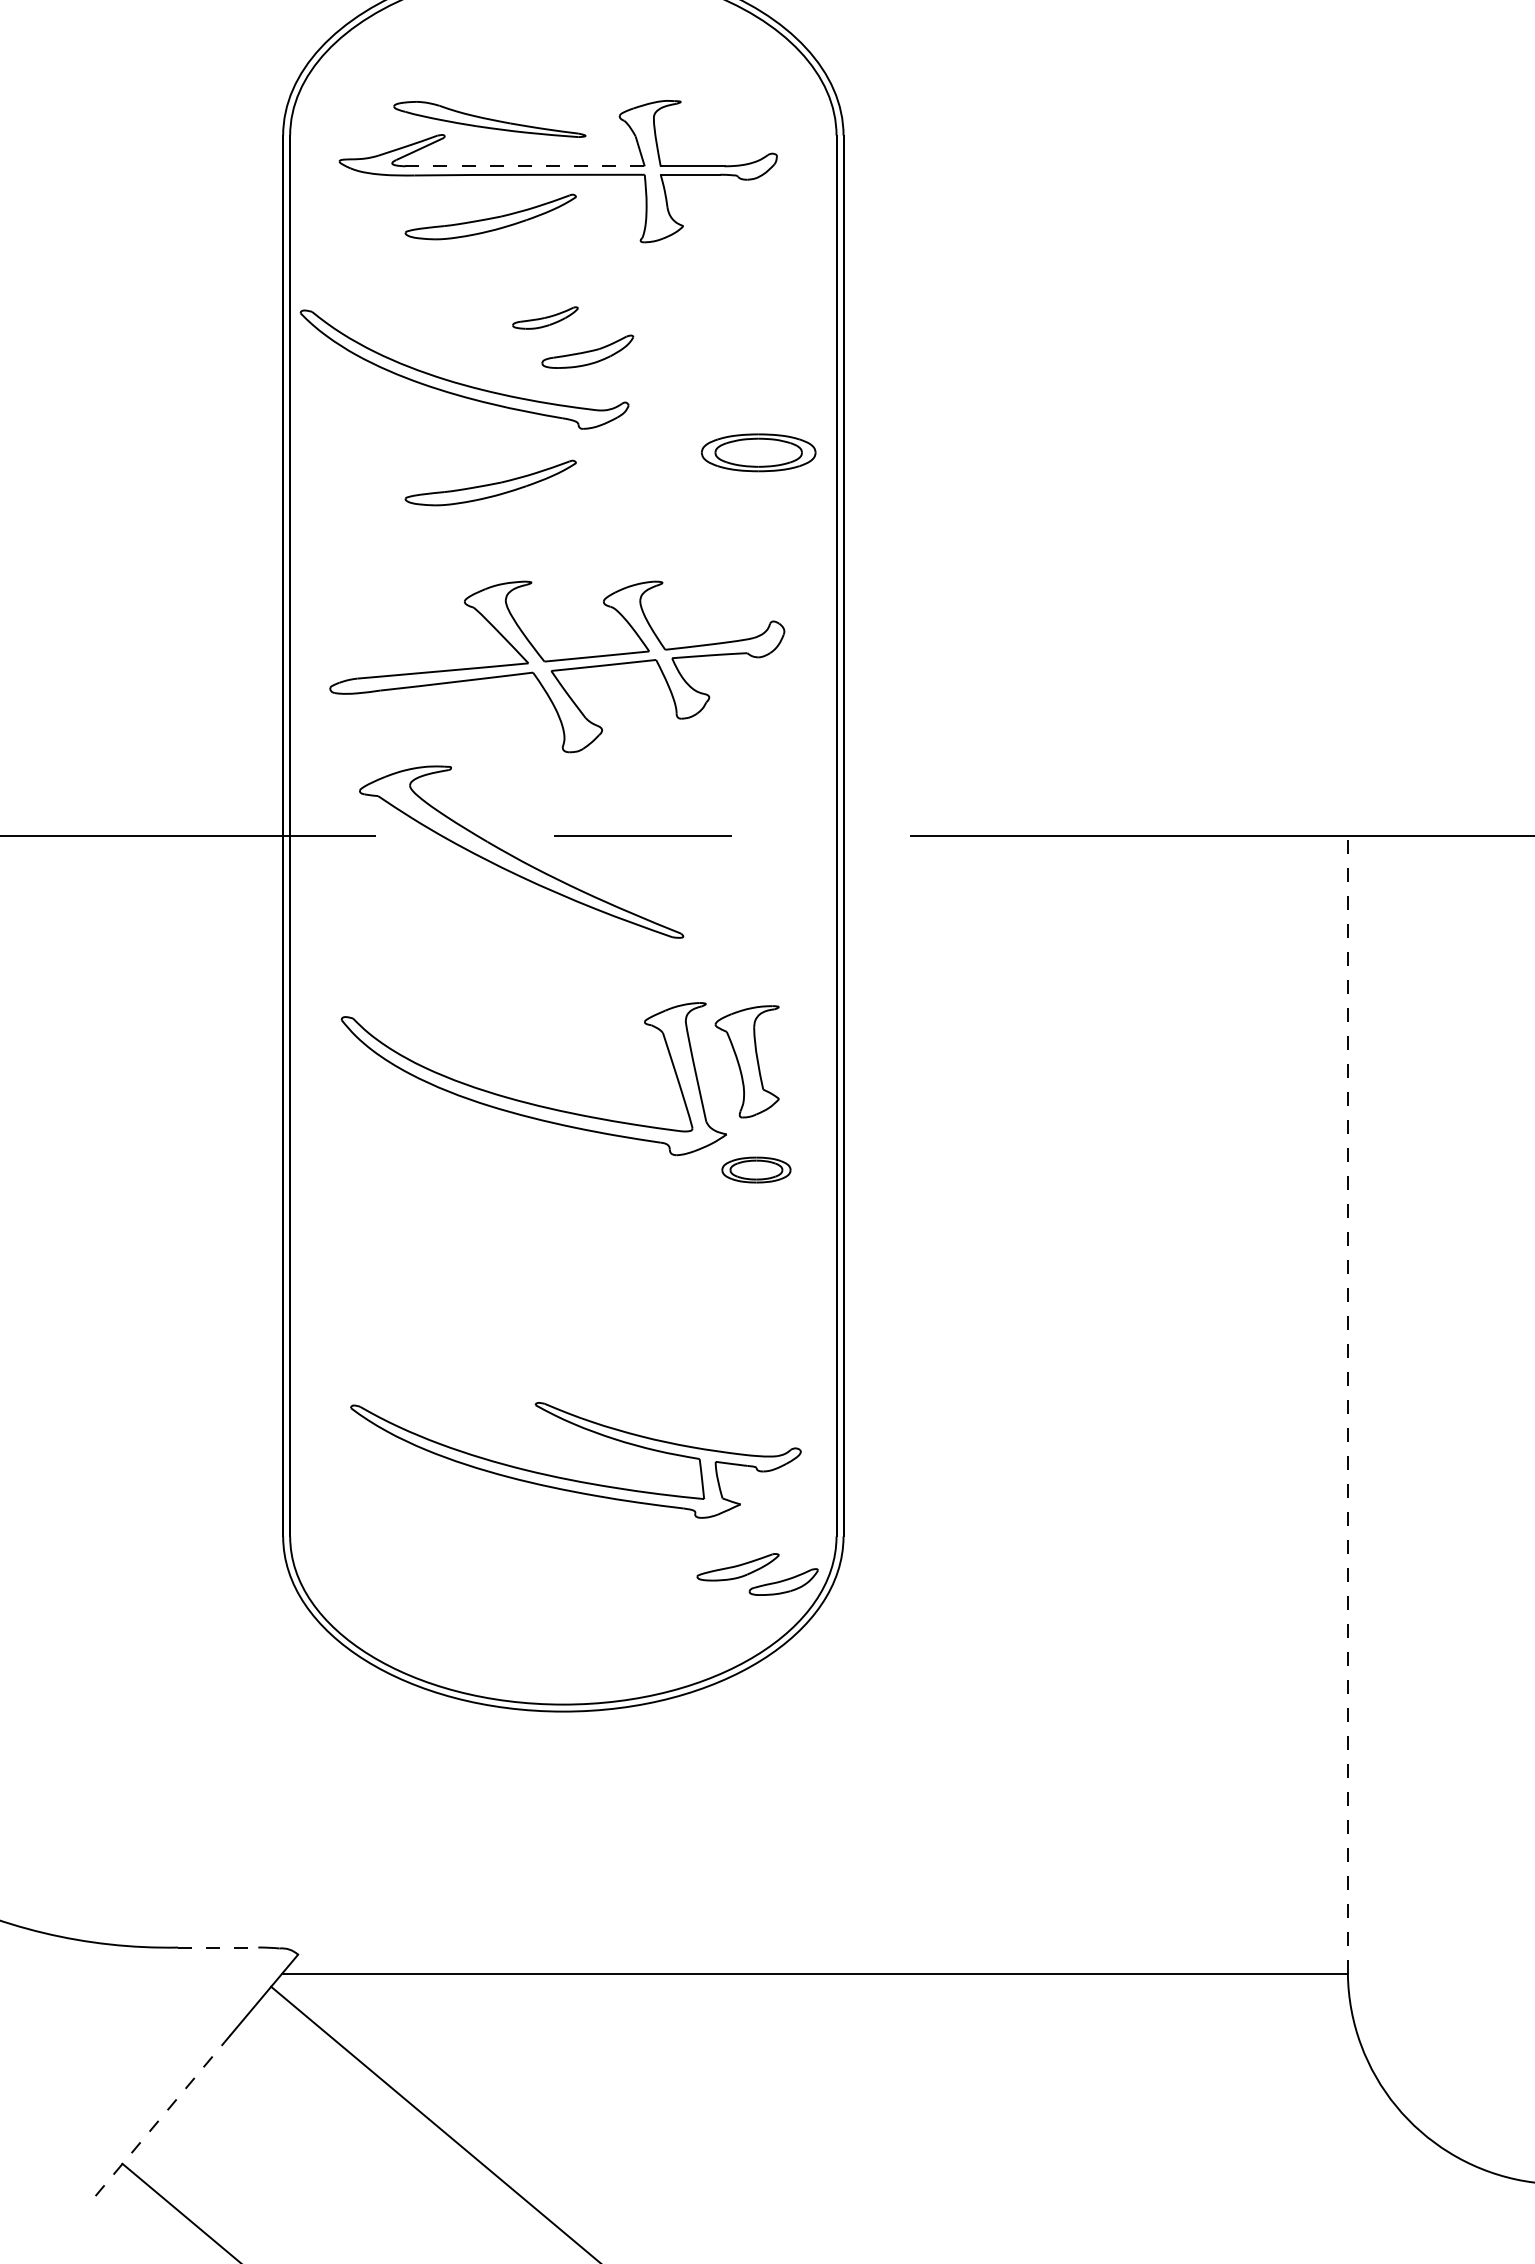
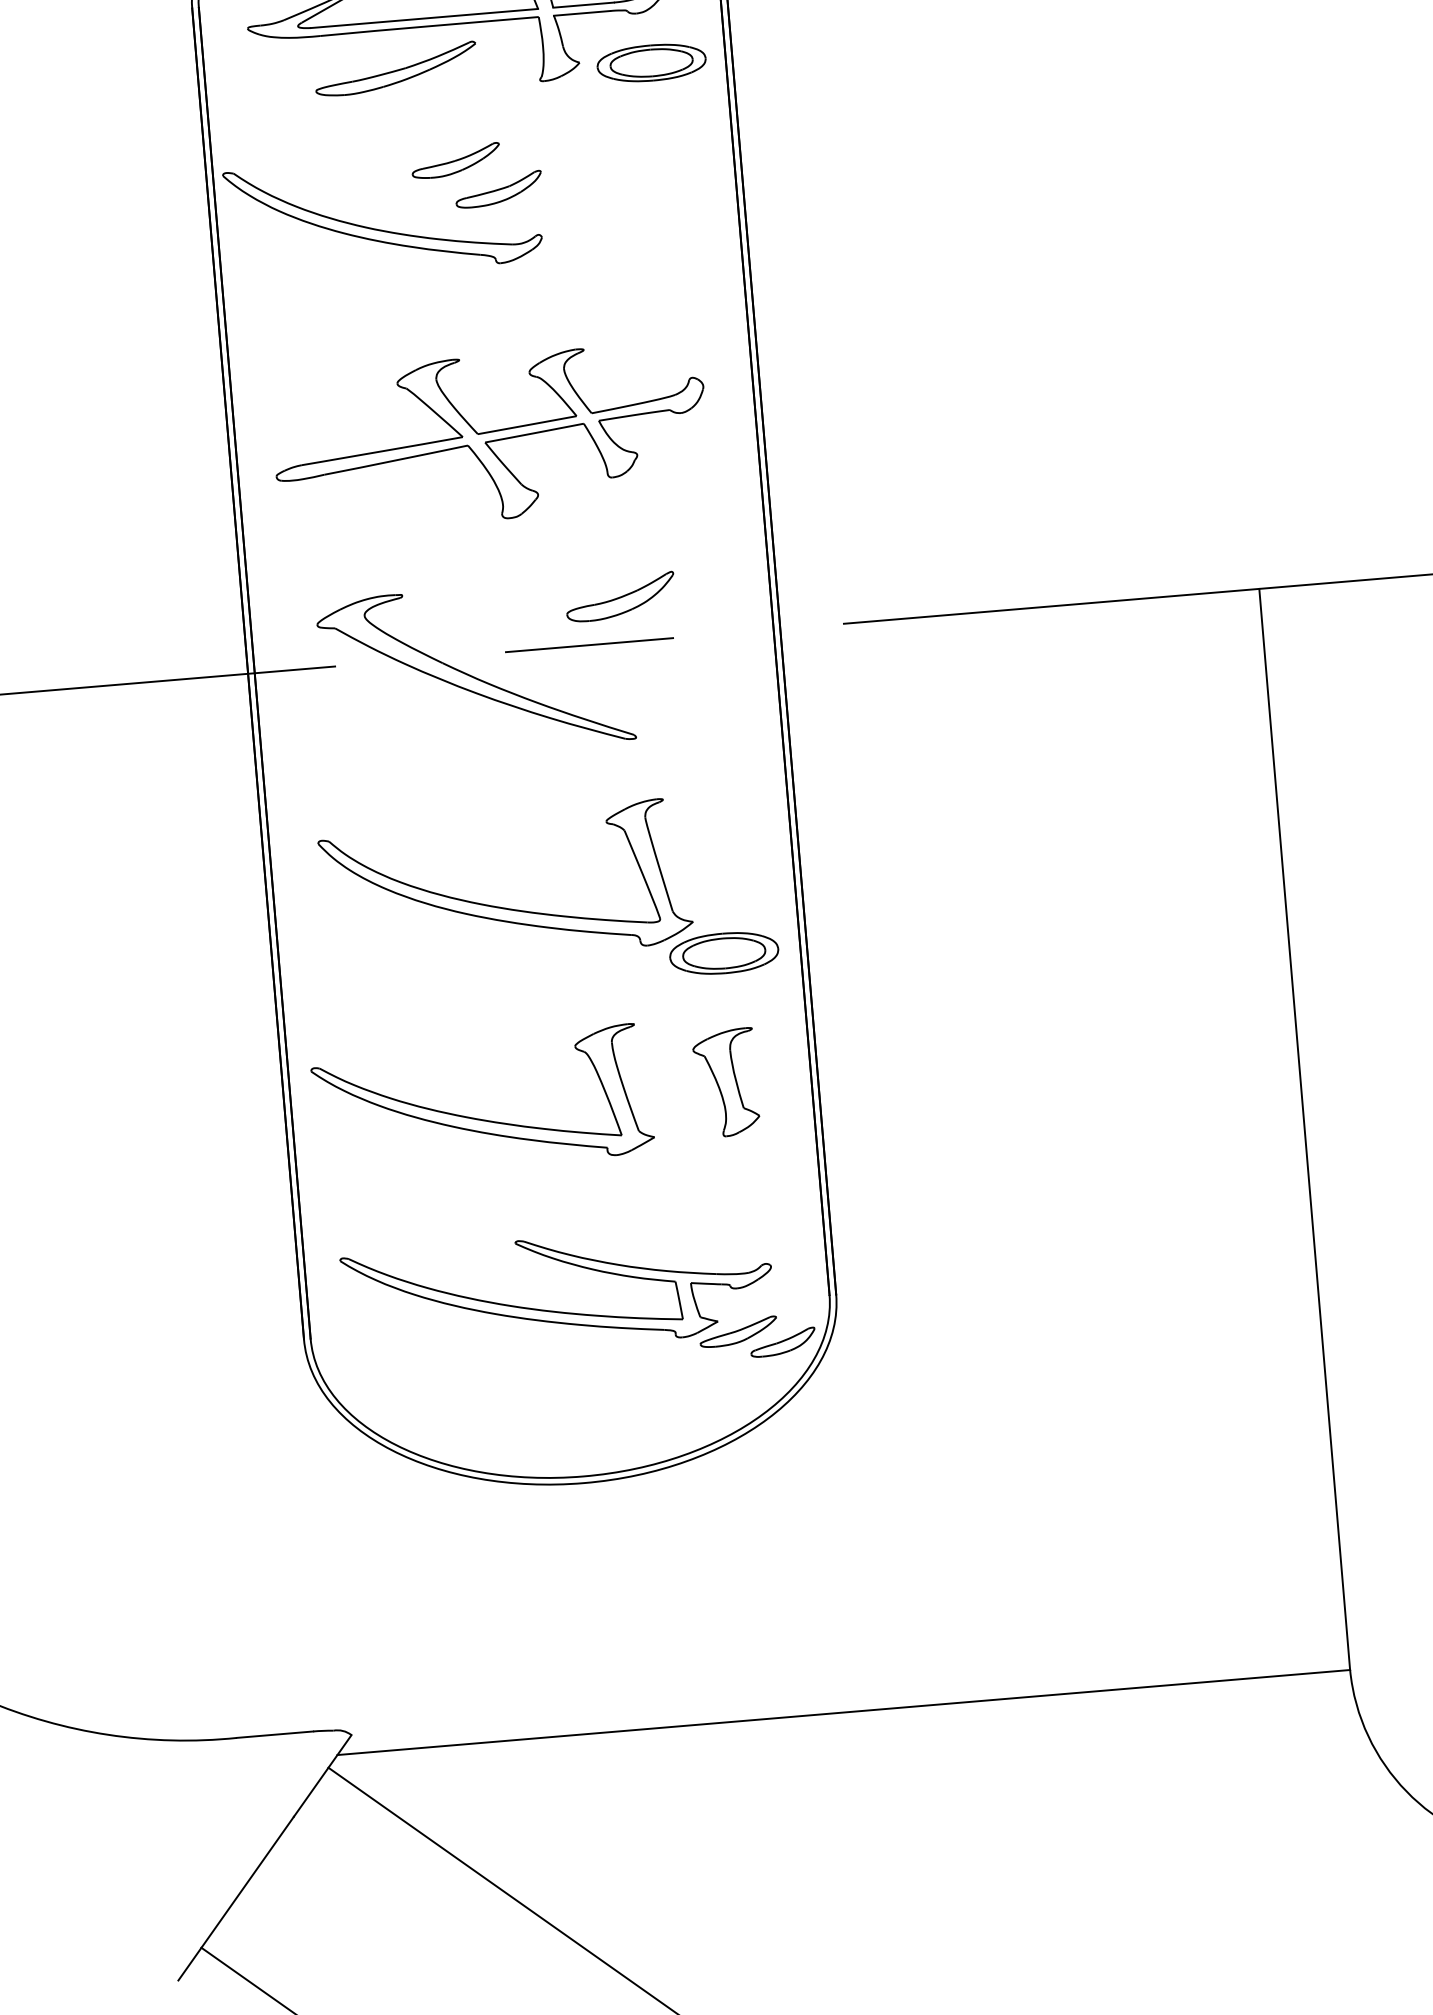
line: (525, 166) -> (424, 18), dashed -> solid
part: (545, 317) -> (455, 160), size x1.43
part: (758, 452) -> (651, 62), moved
part: (490, 482) -> (416, 321), removed
part: (557, 666) -> (490, 437), moved
part: (679, 788) -> (620, 597), added
part: (746, 1061) -> (725, 1082), moved
part: (756, 1169) -> (724, 952), size x1.67
part: (487, 1321) -> (480, 1118), added
line: (1347, 1404) -> (1304, 1128), dashed -> solid
part: (569, 1478) -> (553, 1310), moved
line: (218, 1947) -> (275, 1734), dashed -> solid
line: (162, 2115) -> (235, 1898), dashed -> solid

